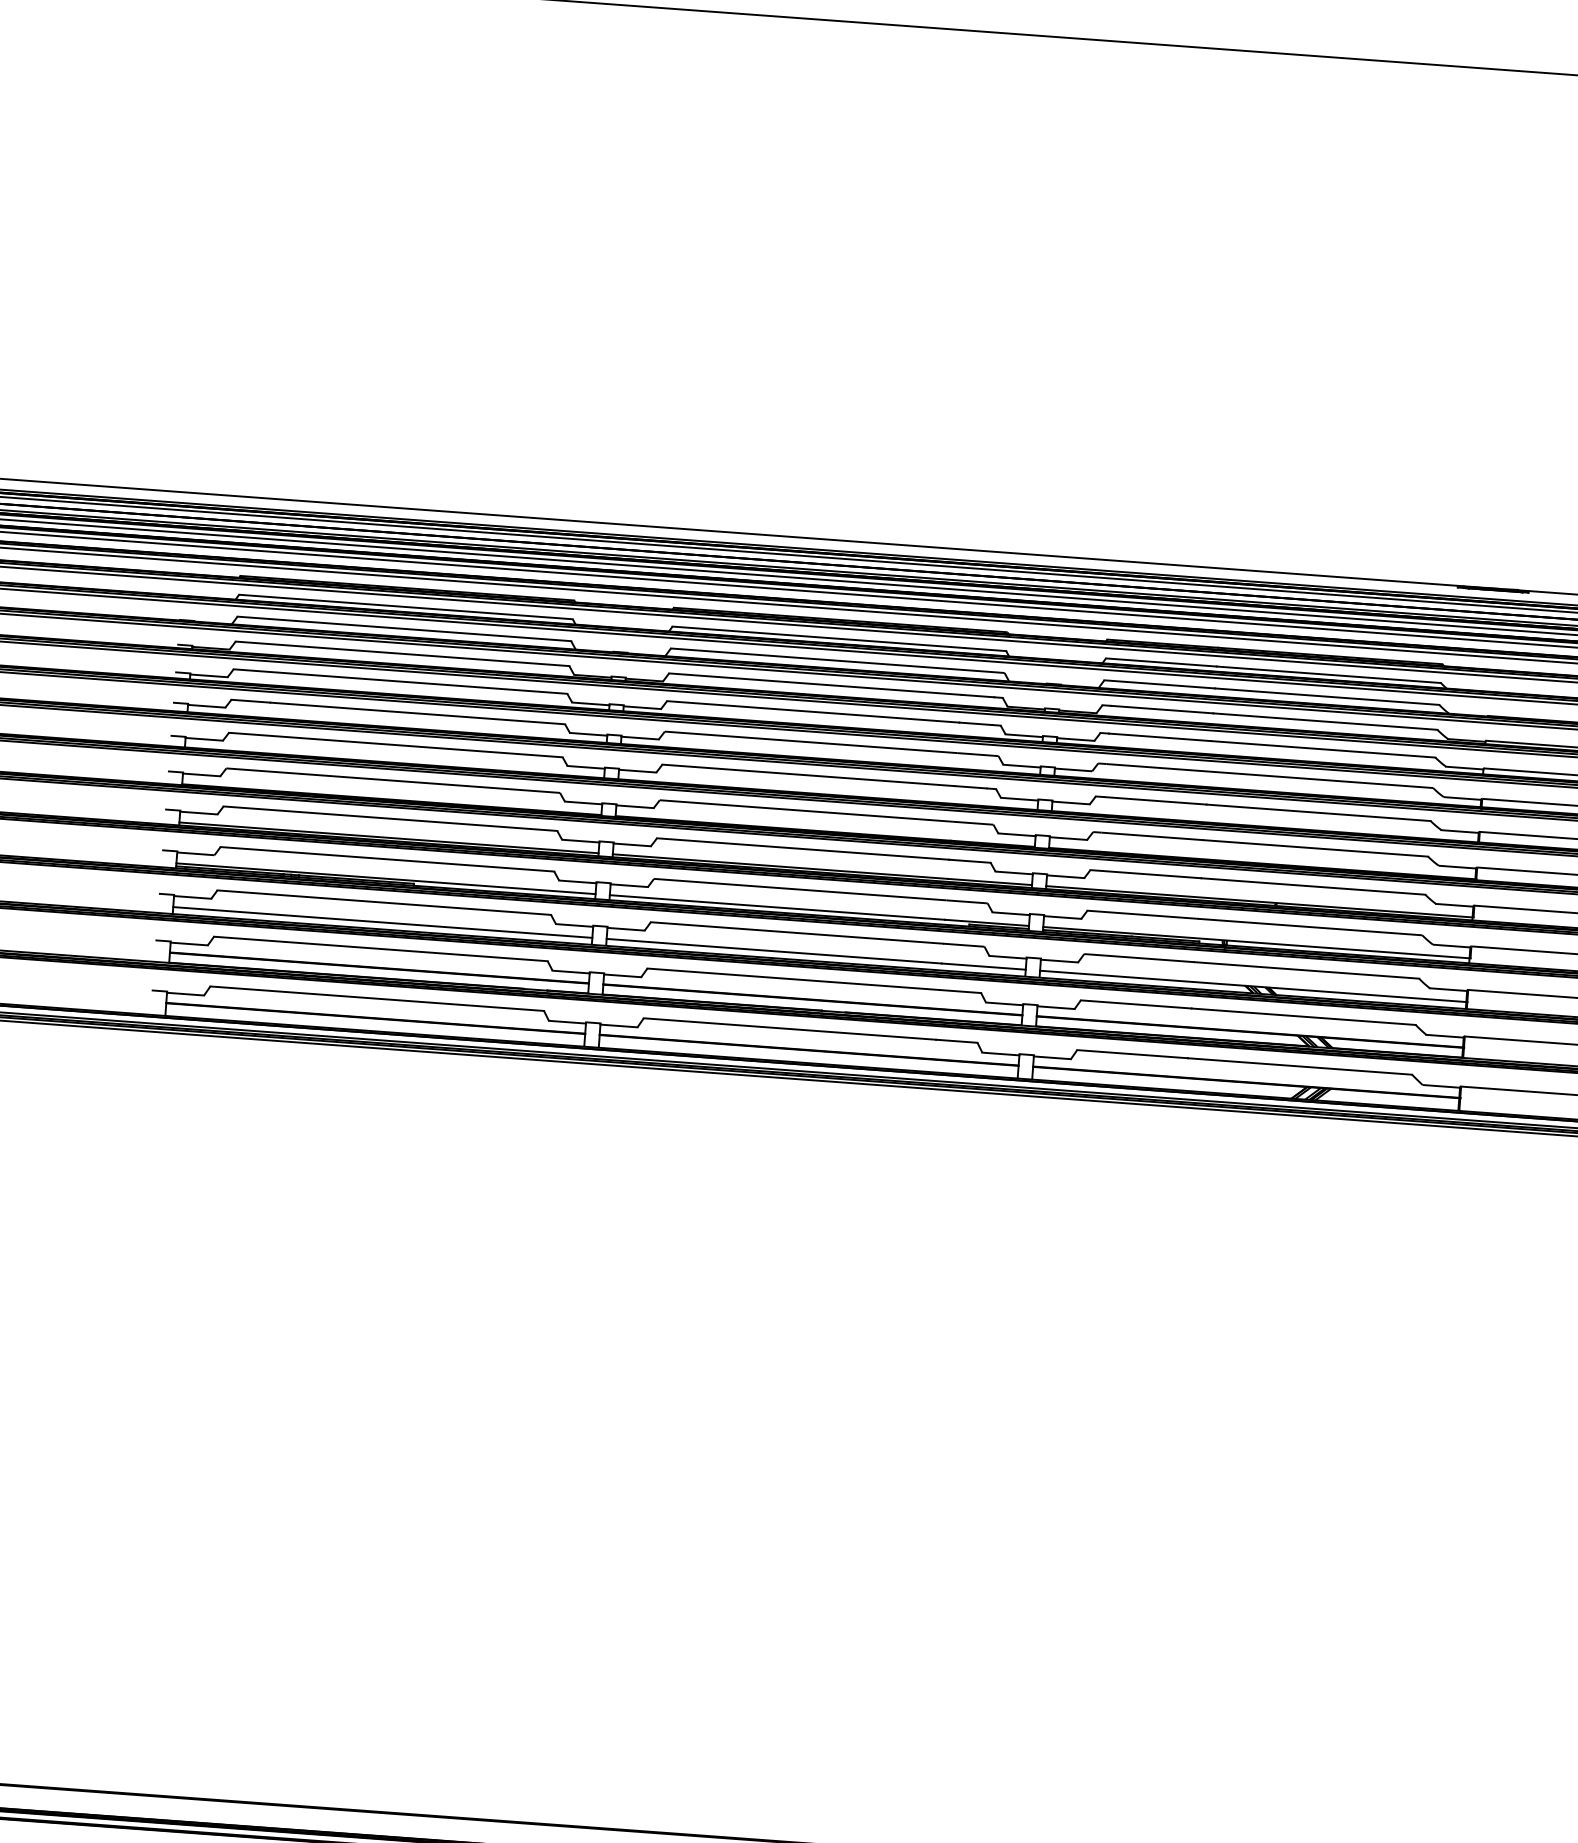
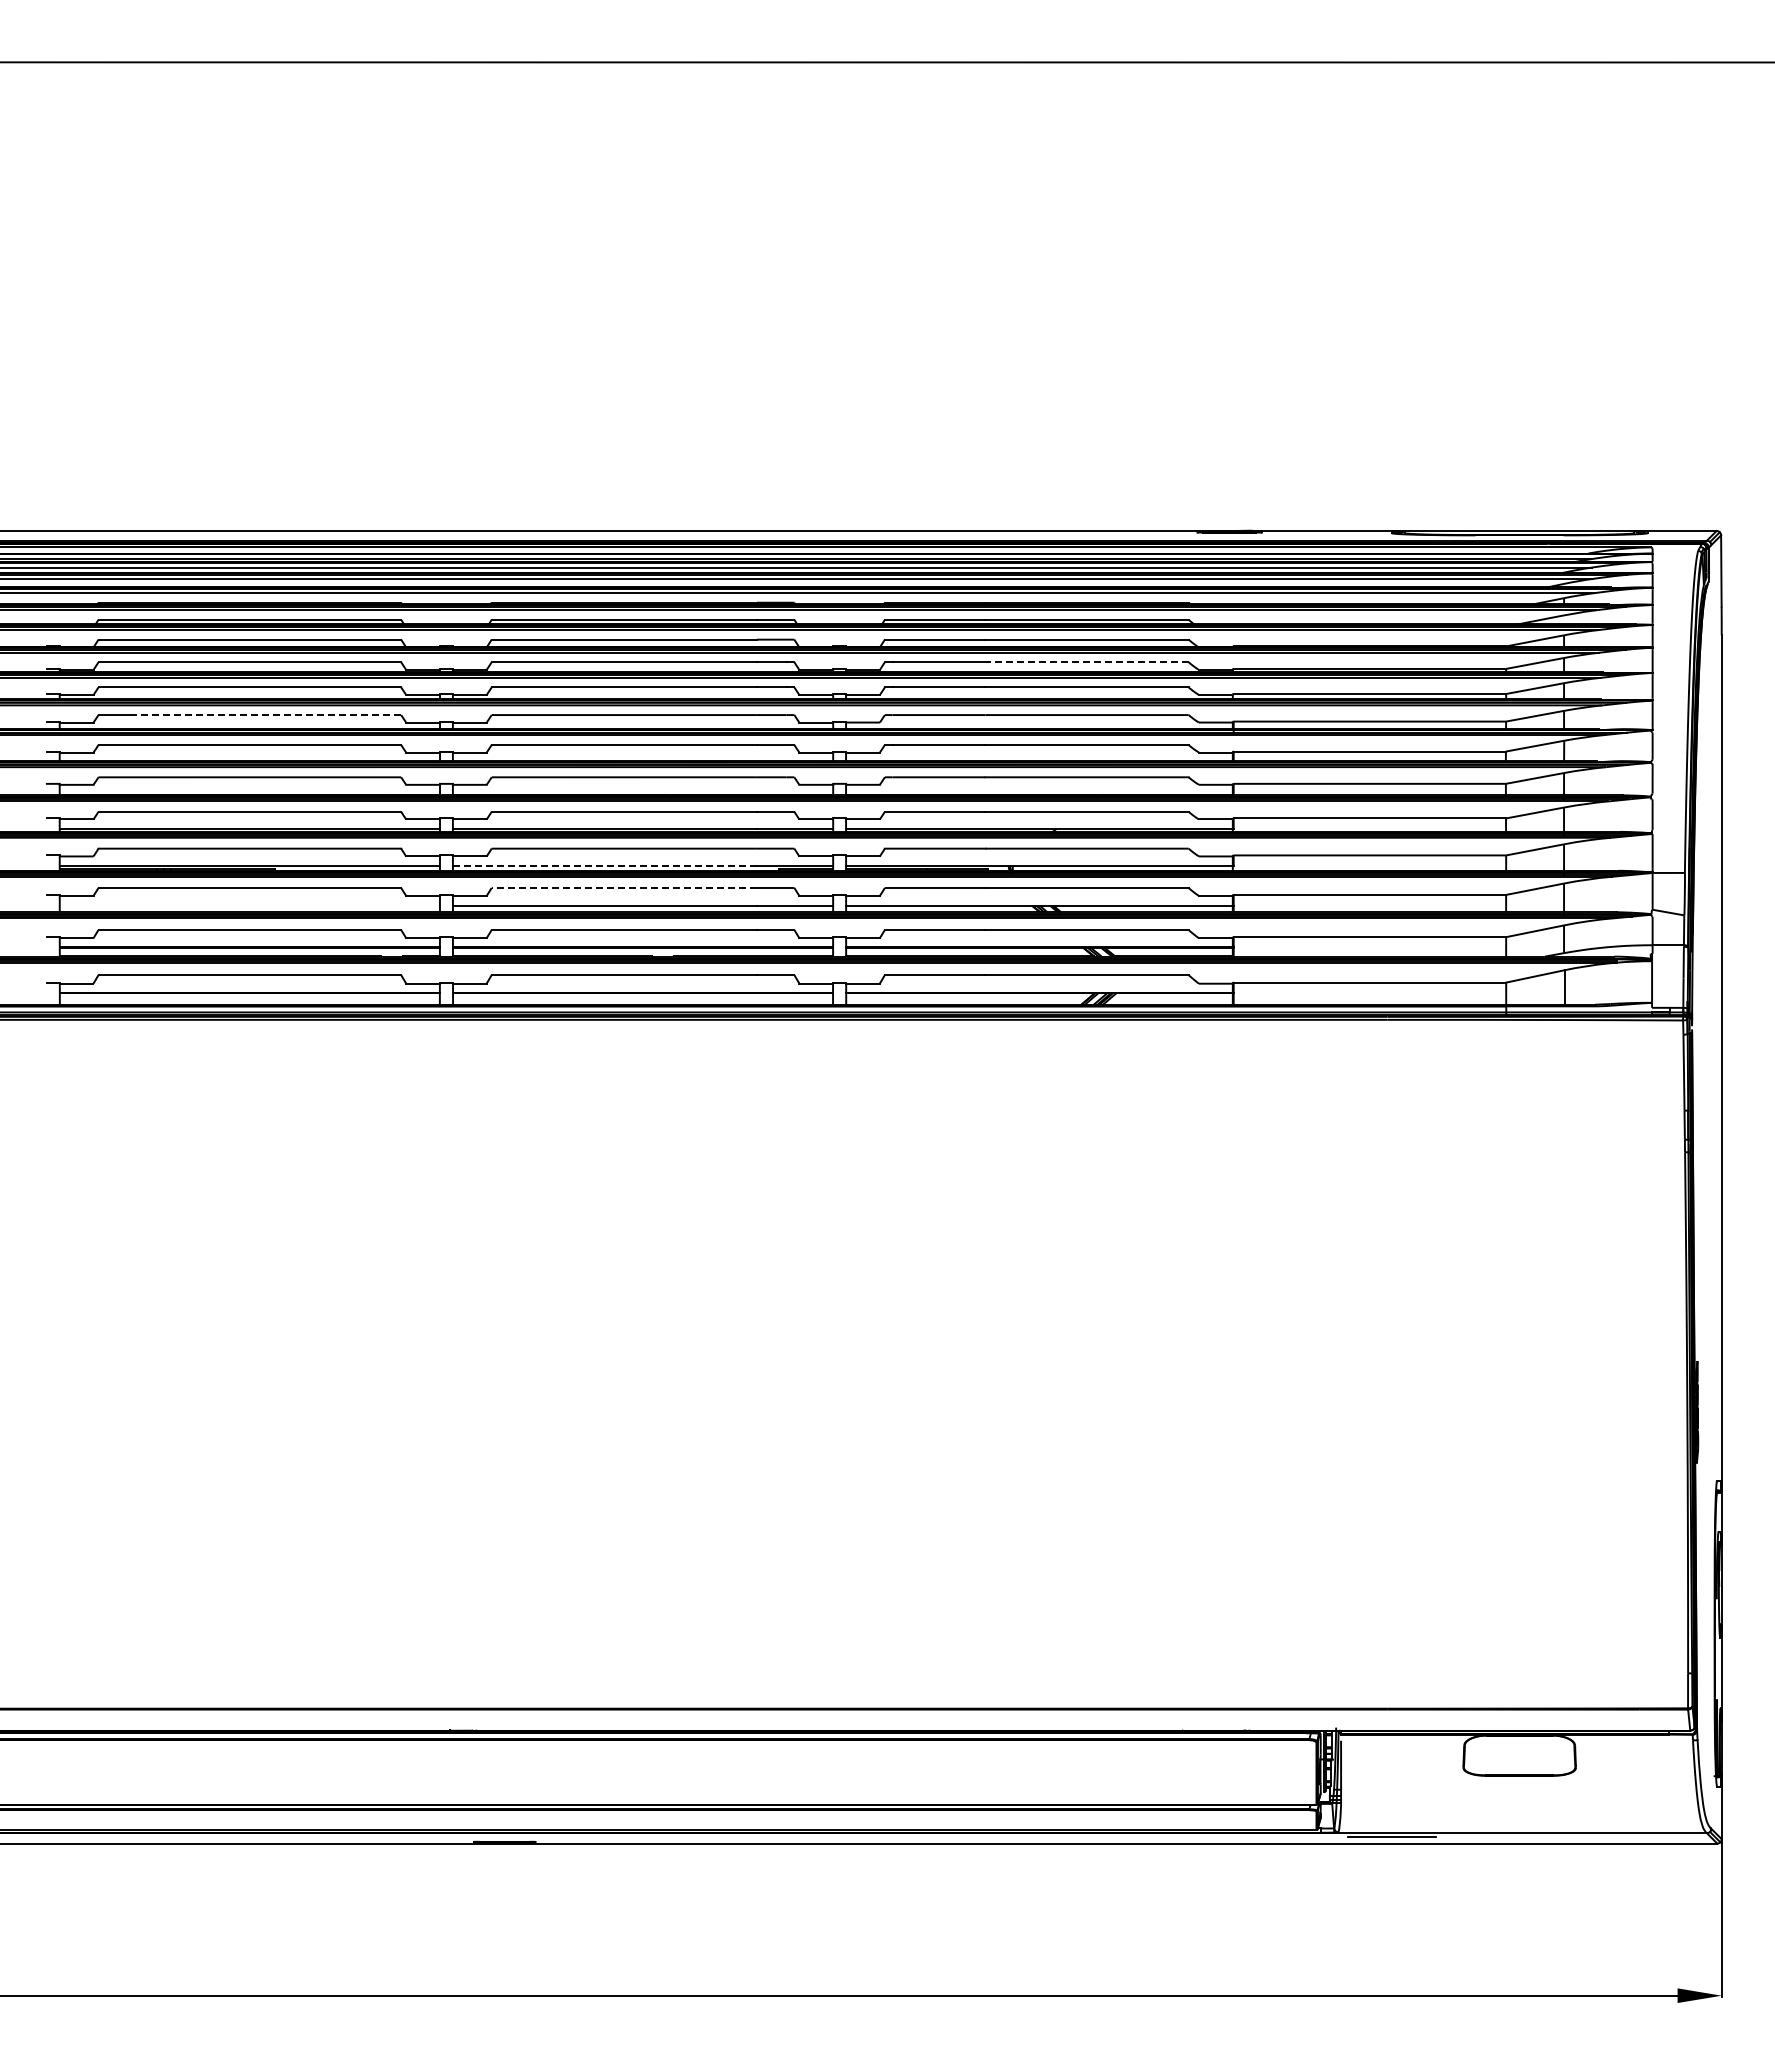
line: (417, 713) -> (267, 715), solid -> dashed
line: (1325, 721) -> (1087, 662), solid -> dashed
line: (776, 907) -> (604, 866), solid -> dashed
line: (382, 921) -> (249, 905), removed
line: (797, 932) -> (624, 887), solid -> dashed

